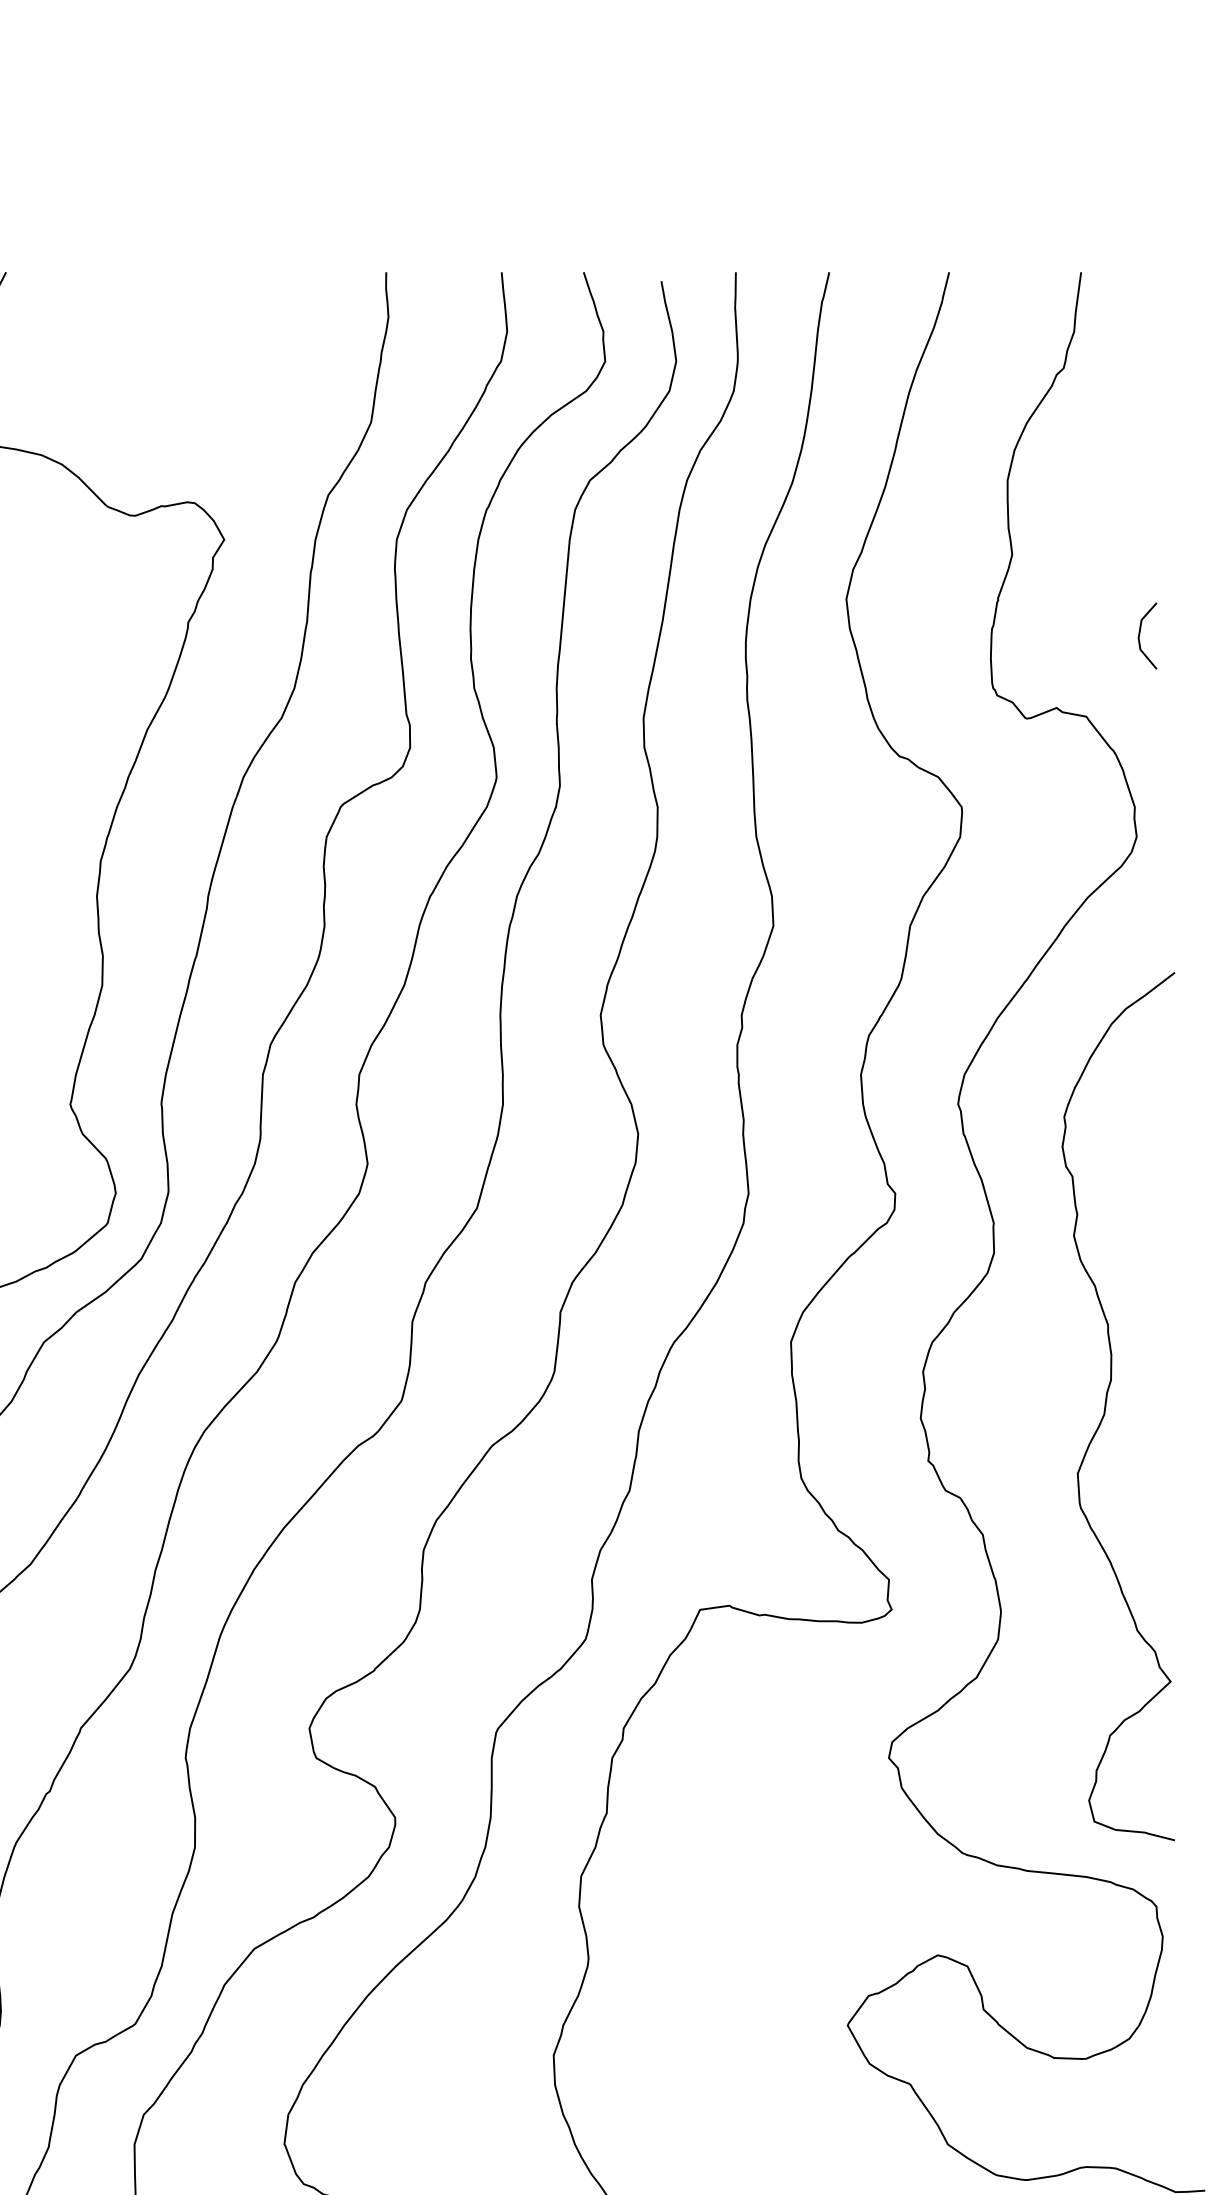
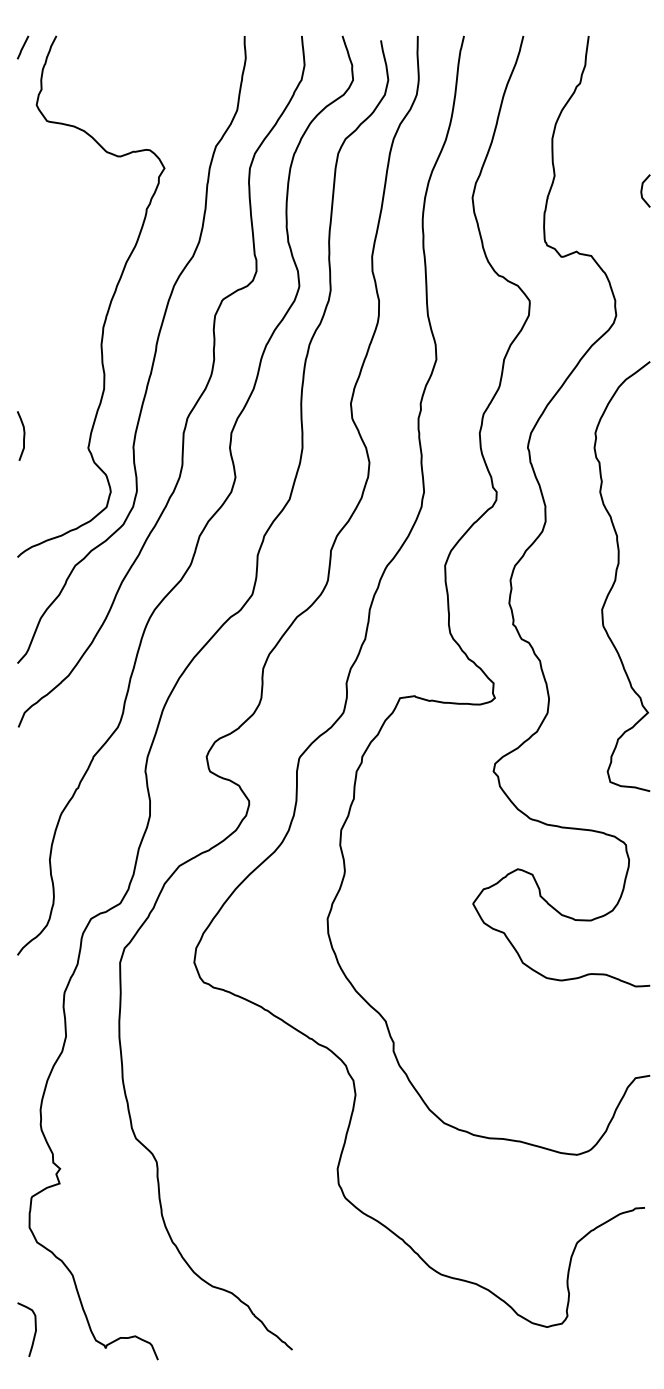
line: (1141, 634) -> (642, 190), moved
curve: (1106, 1406) -> (616, 576), moved

